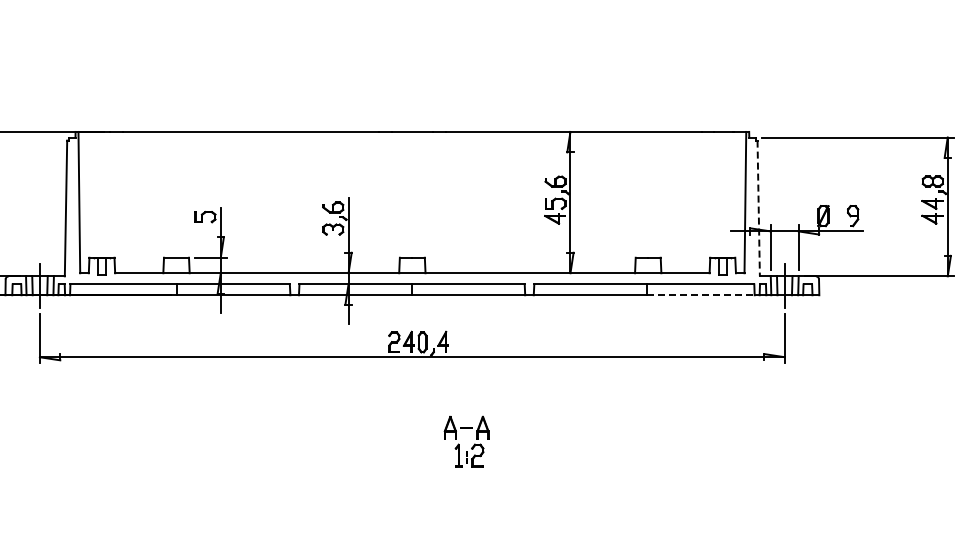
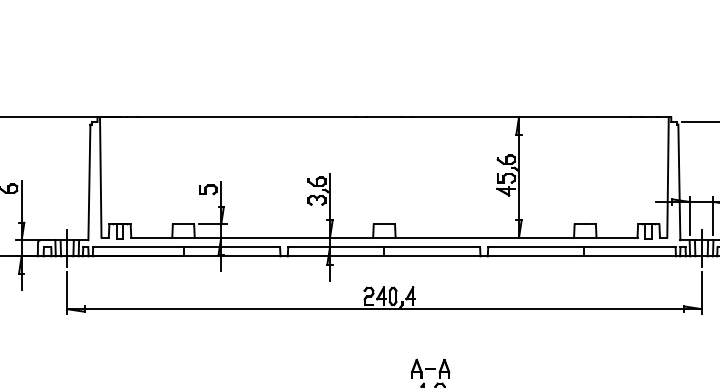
line: (758, 208) -> (679, 182), dashed -> solid
line: (700, 295) -> (629, 256), dashed -> solid

